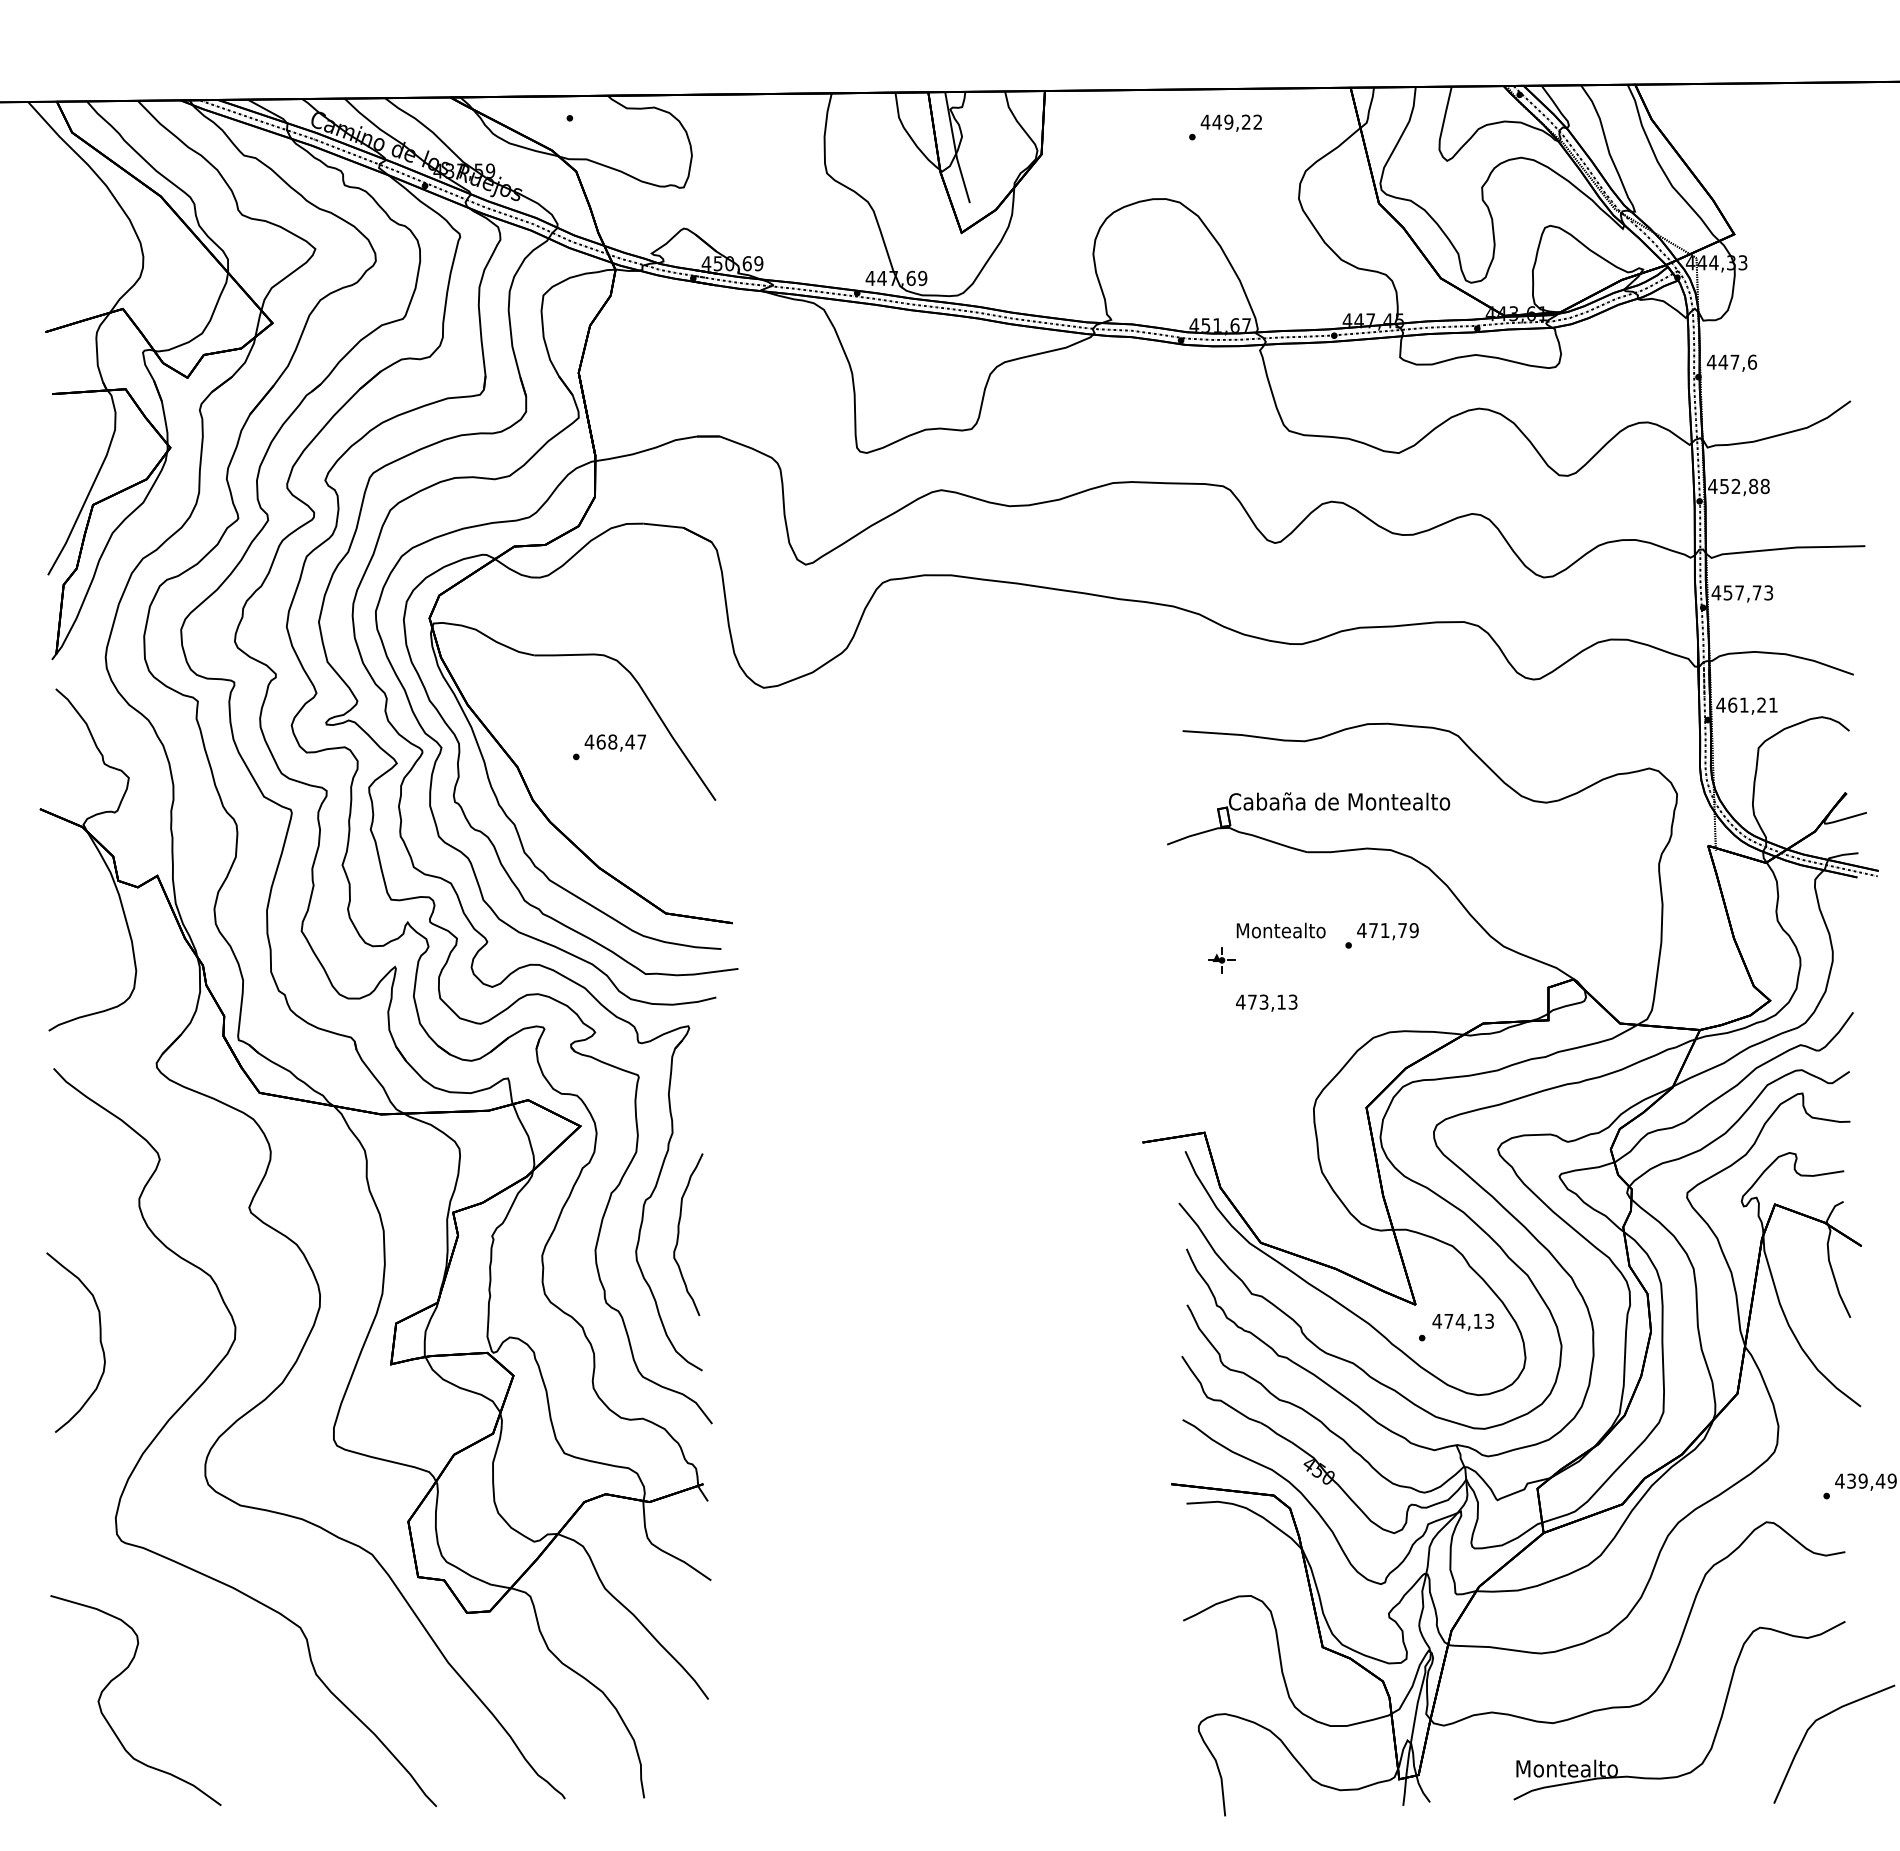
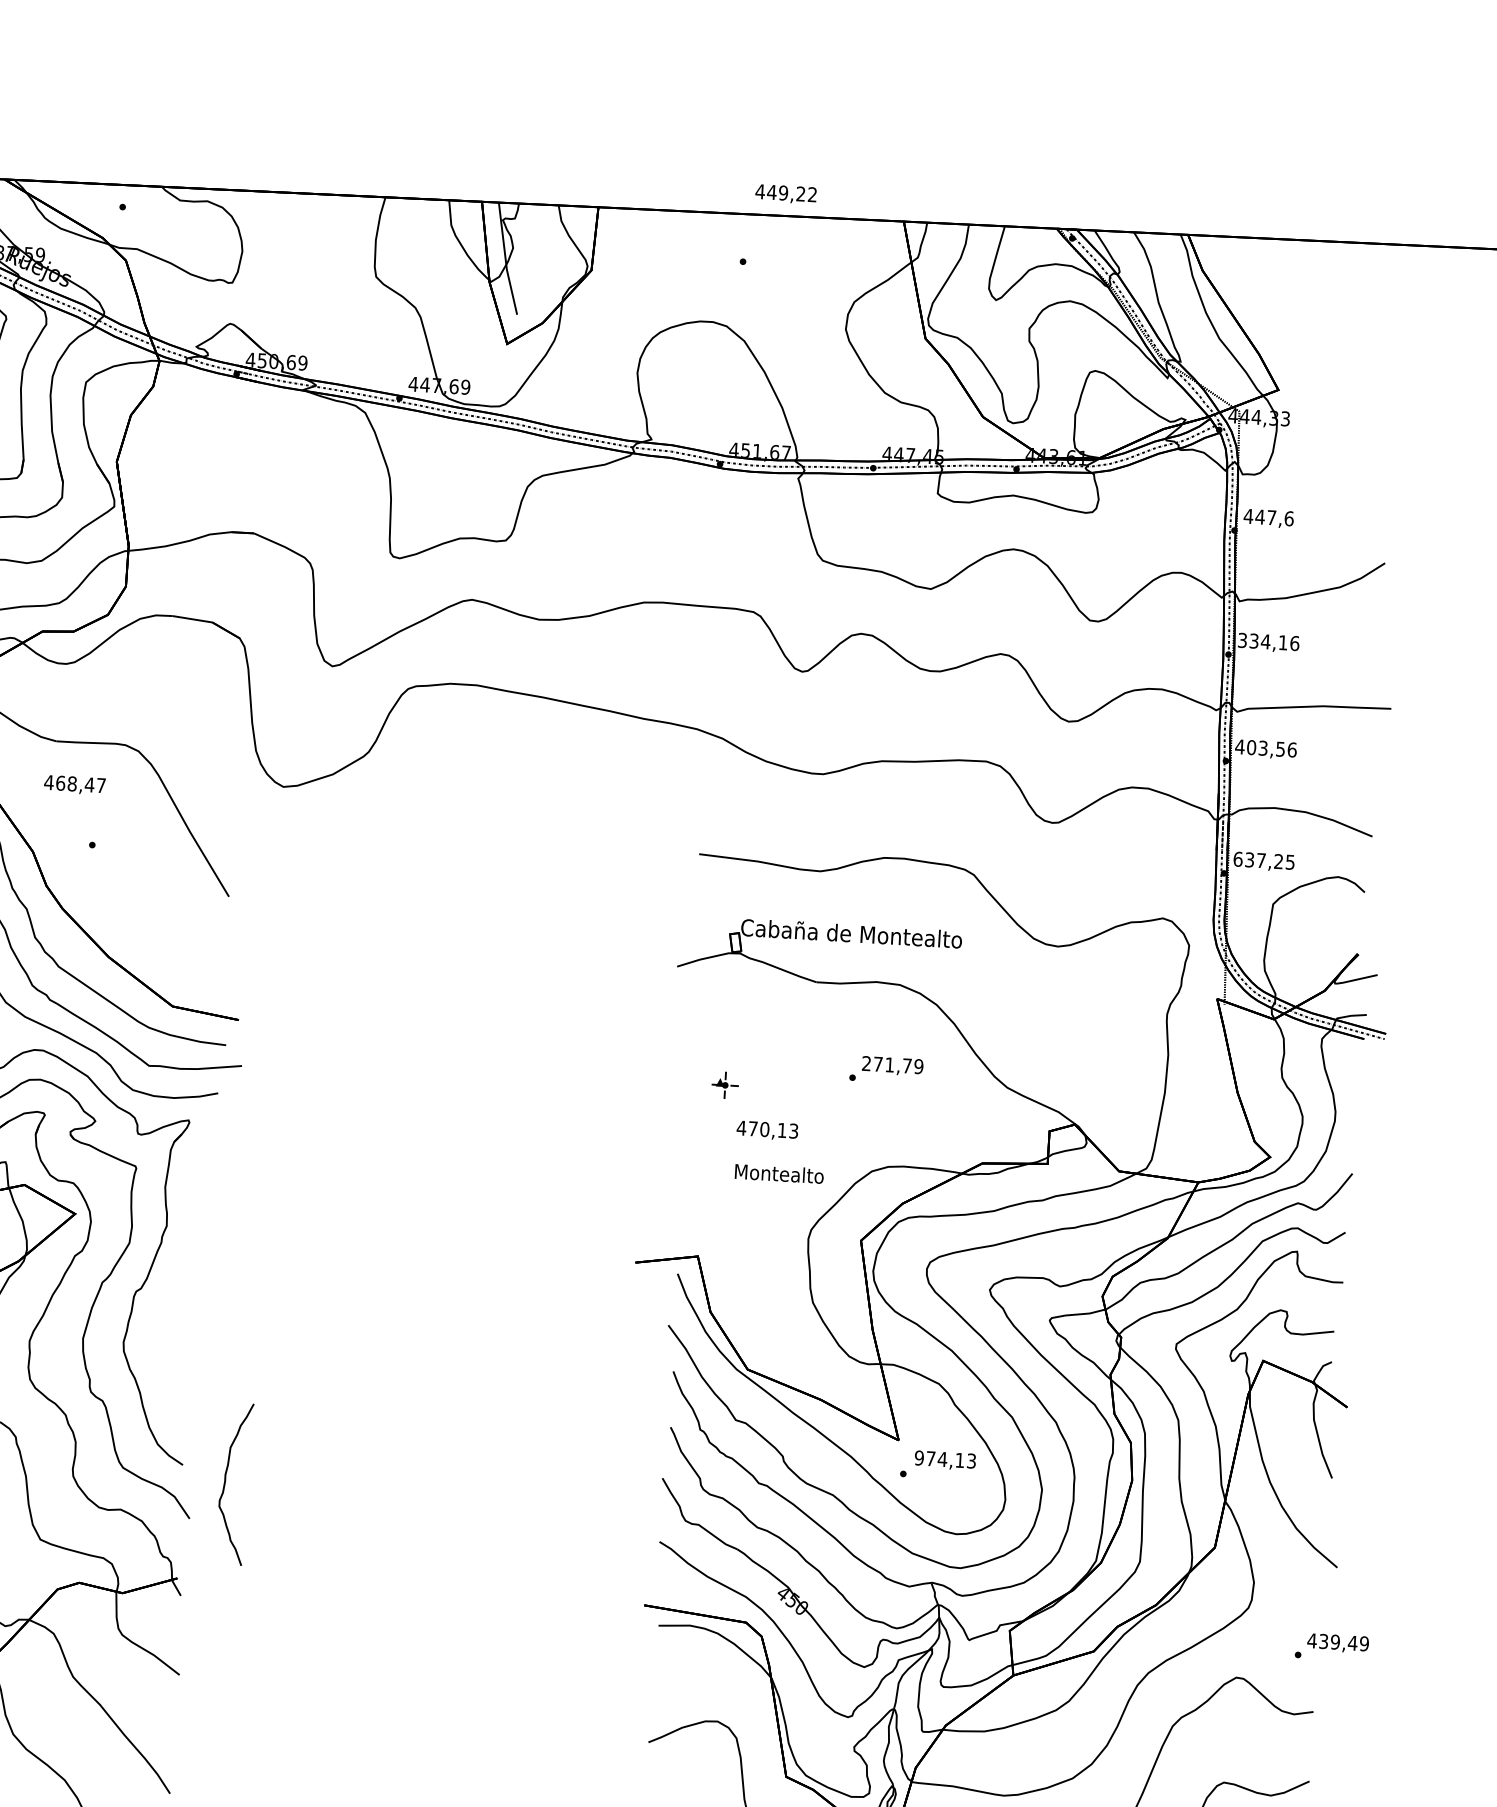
text: (1230, 122) -> (785, 193), moved
text: (1738, 486) -> (1268, 641), 452,88 -> 334,16
text: (1748, 592) -> (1272, 748), 457,73 -> 403,56
text: (1746, 704) -> (1263, 860), 461,21 -> 637,25
text: (615, 742) -> (74, 784), moved
text: (1280, 930) -> (778, 1173), moved
text: (1361, 930) -> (866, 1063), 471,79 -> 271,79
text: (1263, 1001) -> (764, 1128), 473,13 -> 470,13
curve: (679, 1234) -> (226, 1483), moved
text: (1437, 1320) -> (919, 1457), 474,13 -> 974,13

